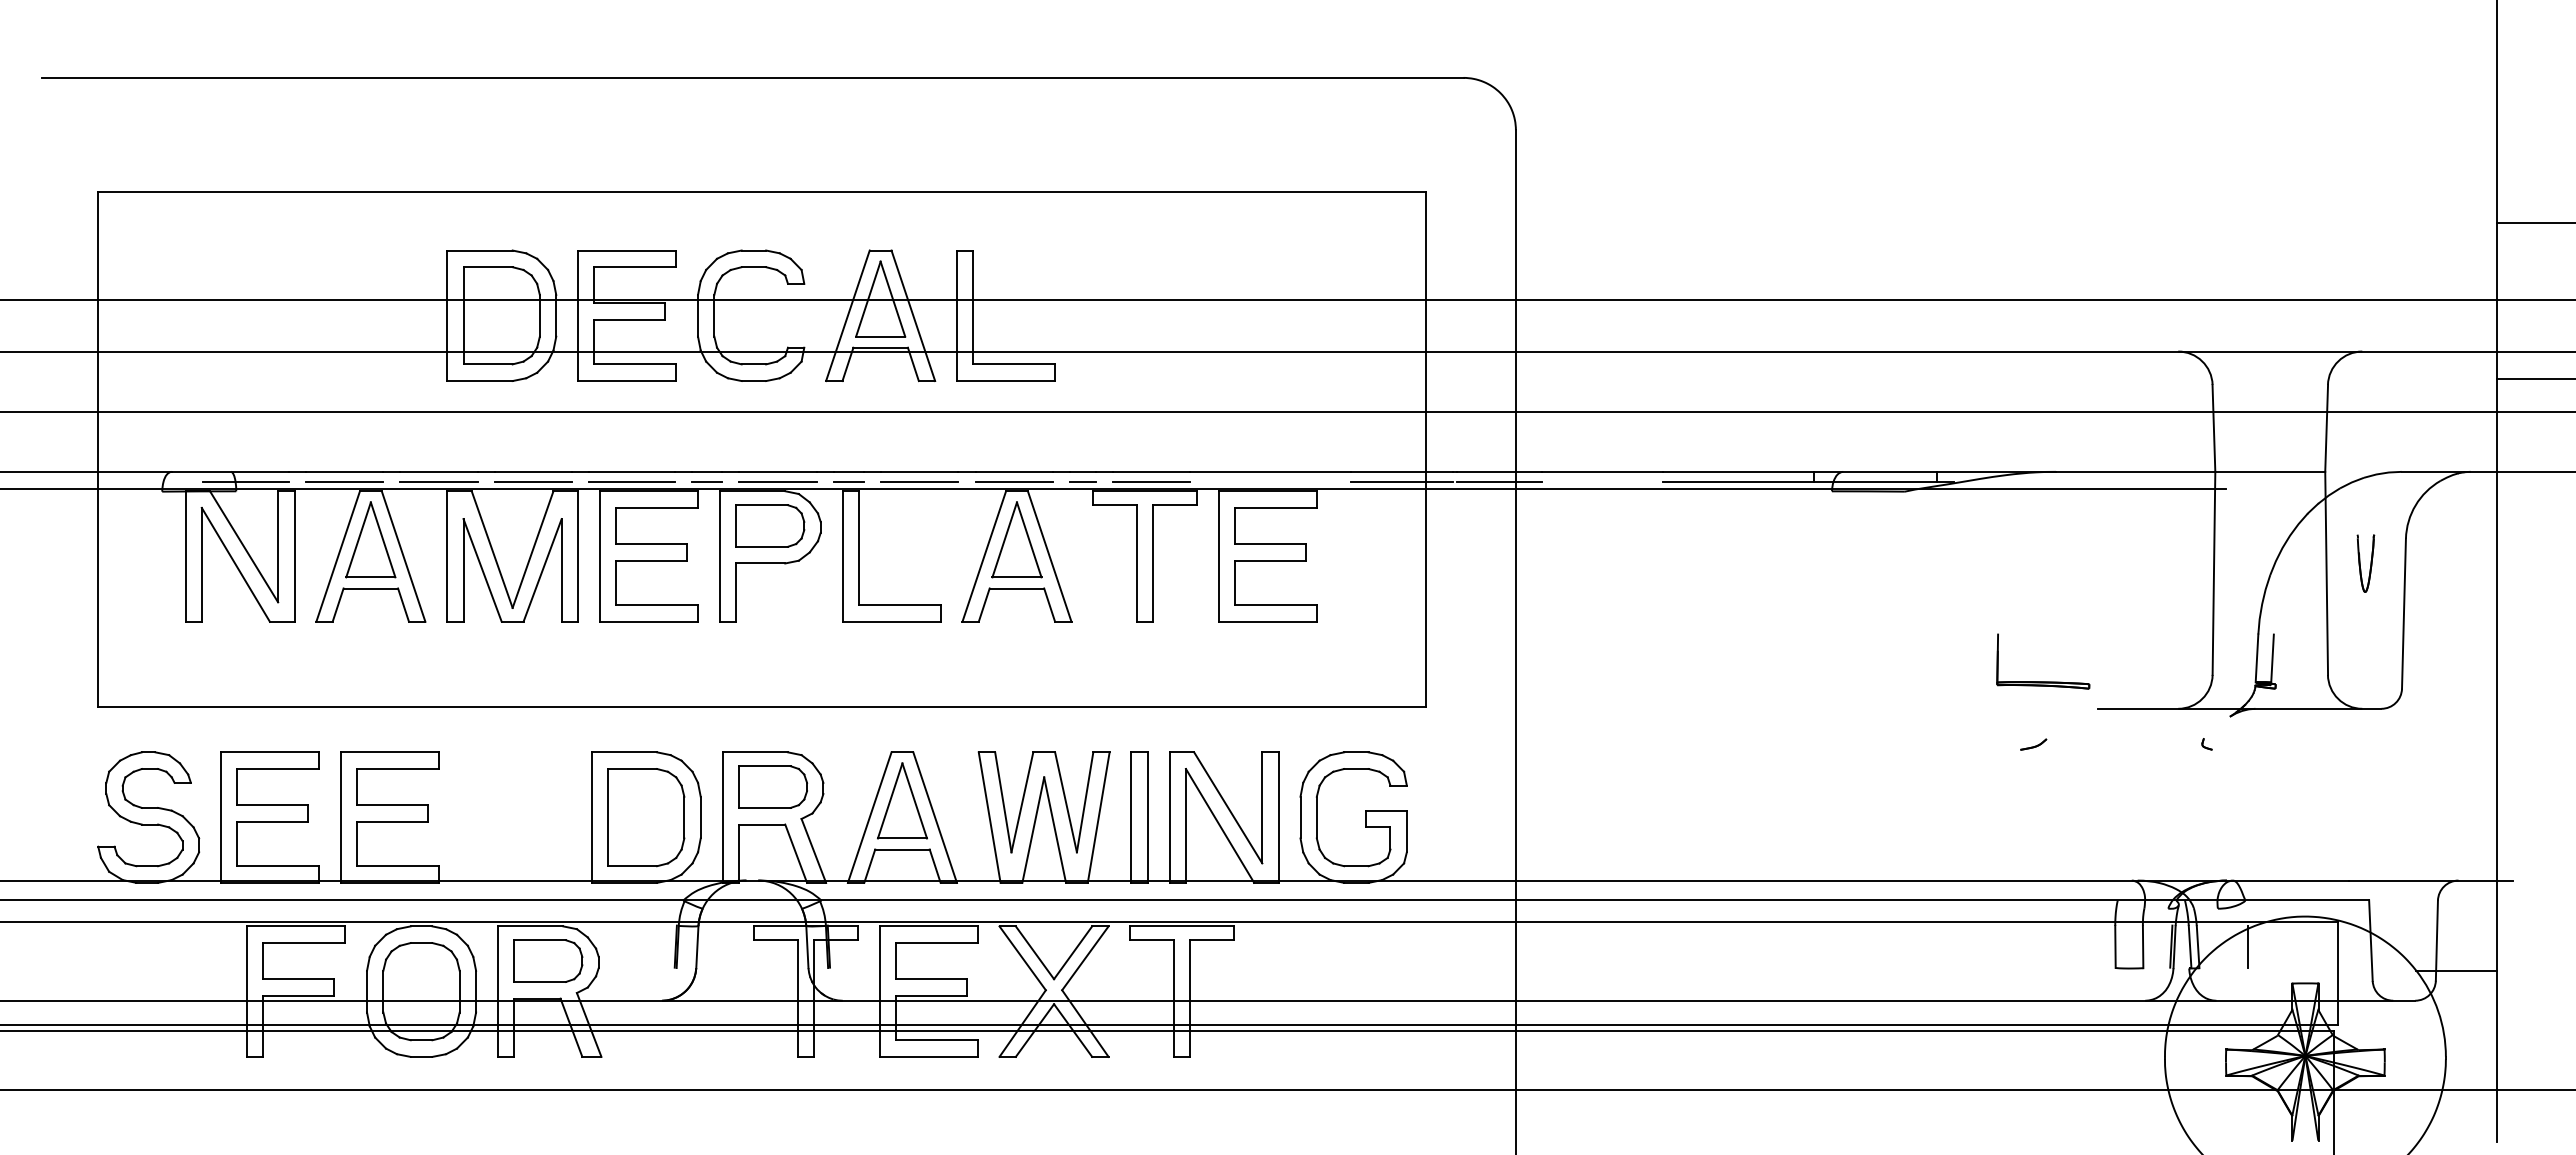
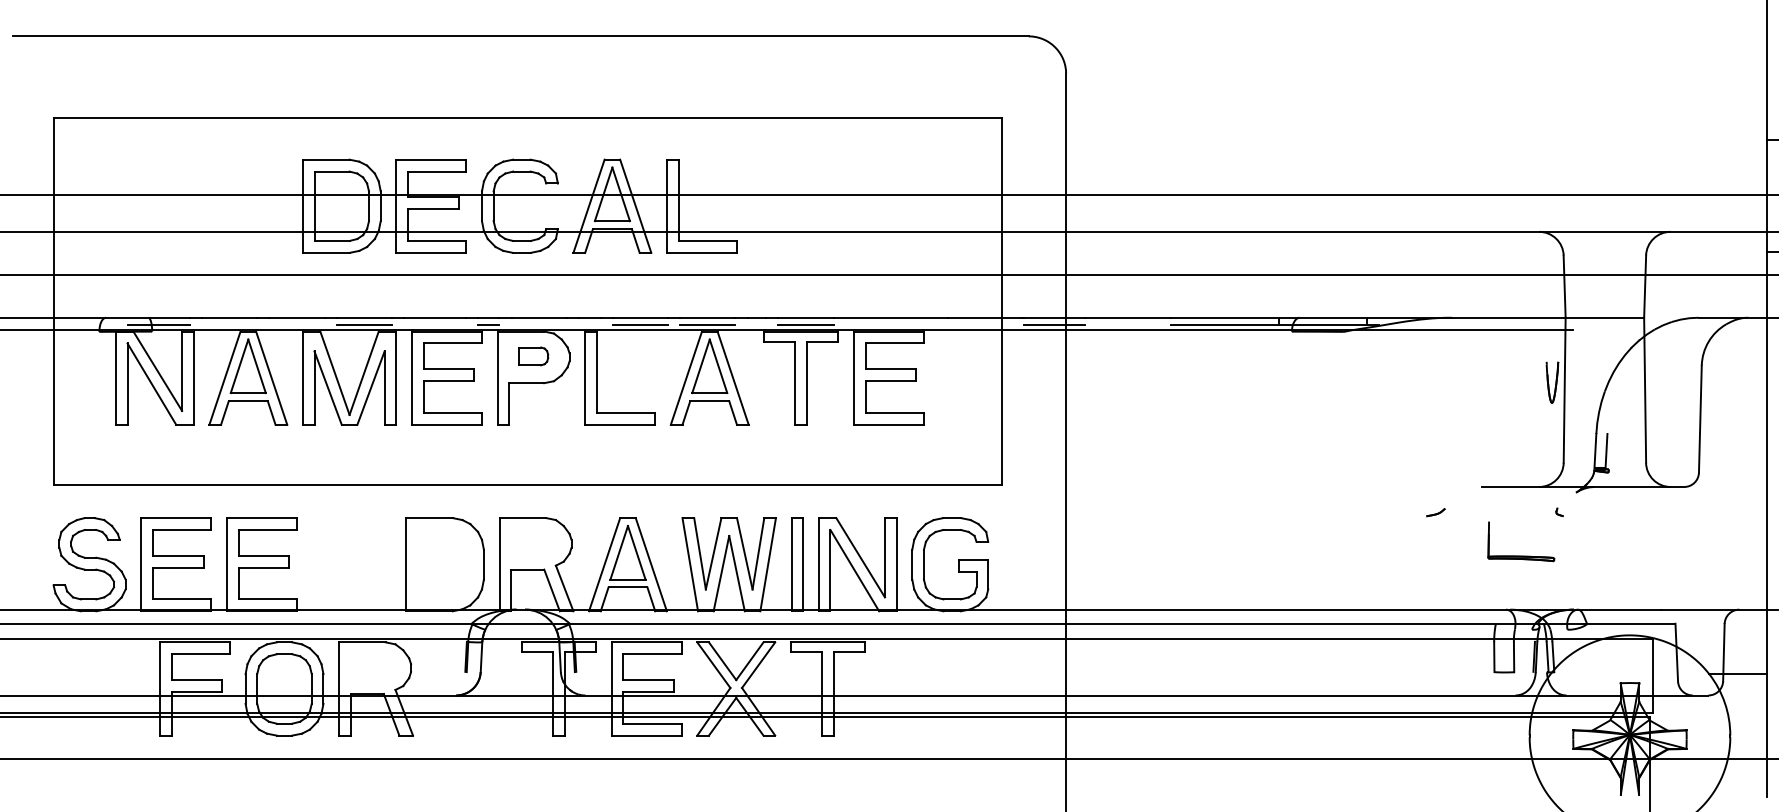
line: (344, 482) -> (229, 325), removed
line: (438, 482) -> (296, 325), removed
line: (632, 482) -> (435, 325), removed
line: (777, 482) -> (538, 325), removed
line: (848, 482) -> (589, 325), removed
line: (1082, 482) -> (756, 325), removed
line: (1401, 482) -> (984, 325), removed
part: (770, 525) -> (533, 356), size x0.6
part: (2365, 563) -> (1552, 382), moved
part: (2043, 681) -> (1521, 556), moved
part: (773, 786) -> (535, 542), removed
part: (646, 817) -> (445, 564), removed
line: (2247, 946) -> (1588, 656), removed
part: (548, 960) -> (375, 666), removed

